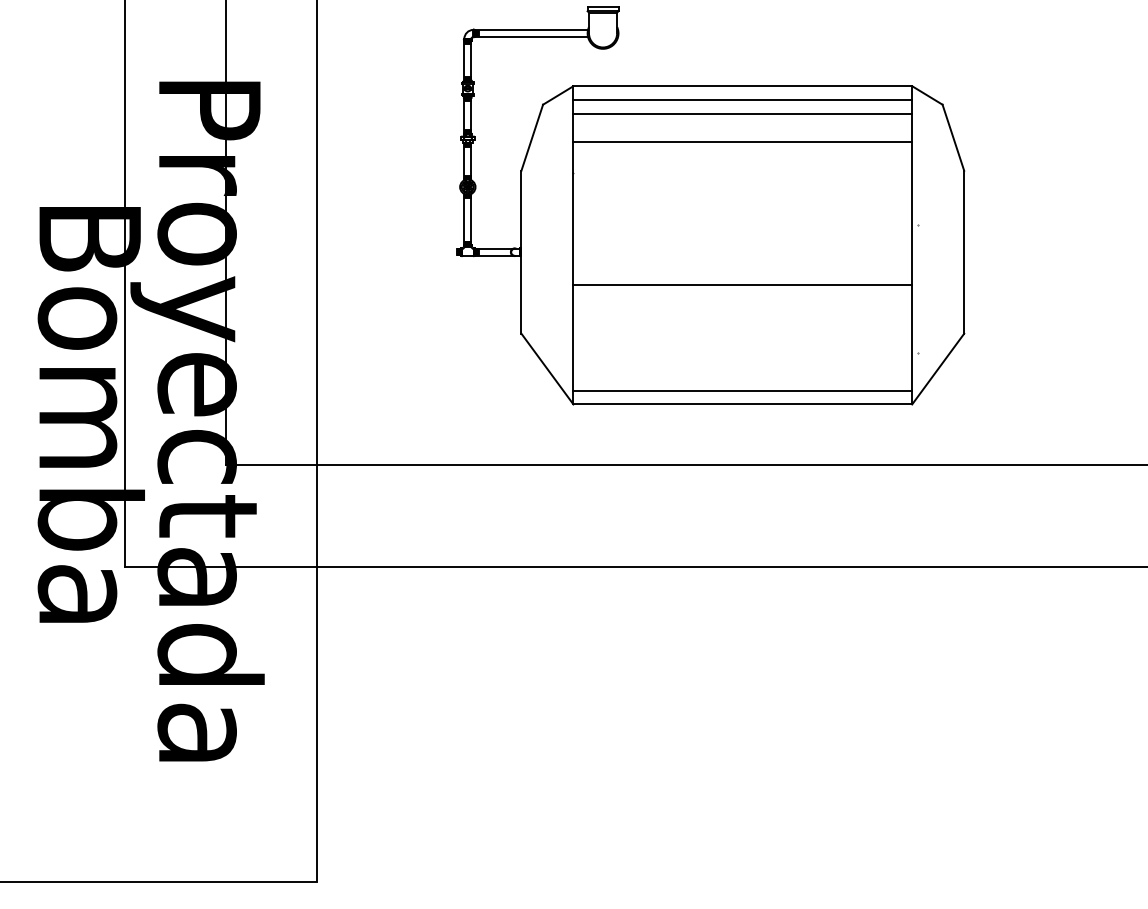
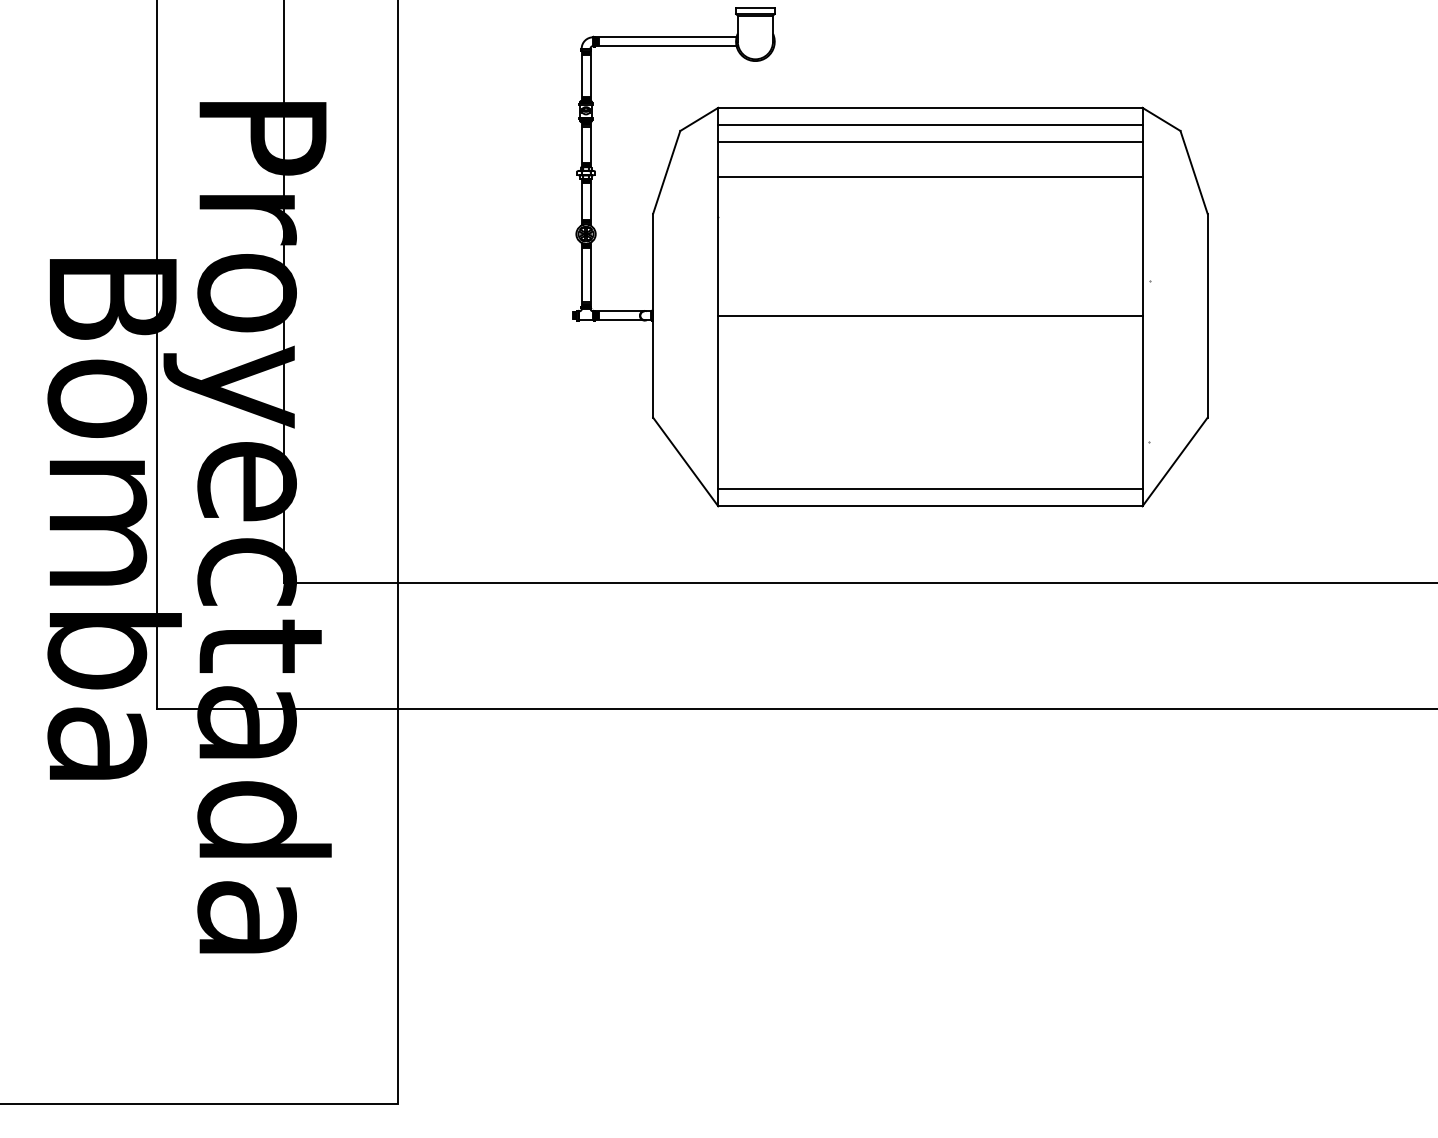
line: (742, 284) -> (930, 315), moved

